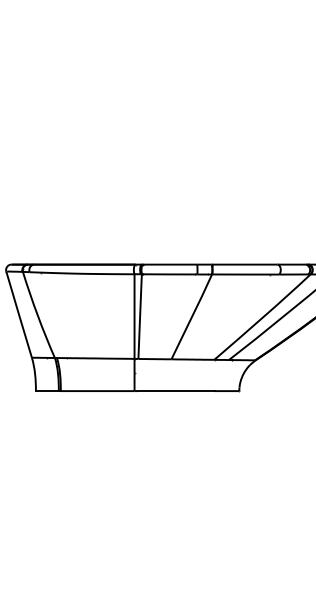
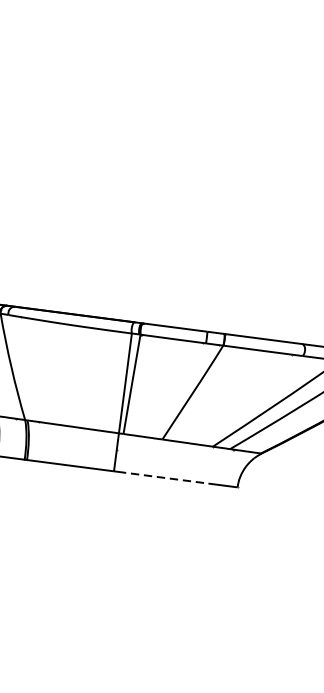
line: (176, 391) -> (163, 478), solid -> dashed

